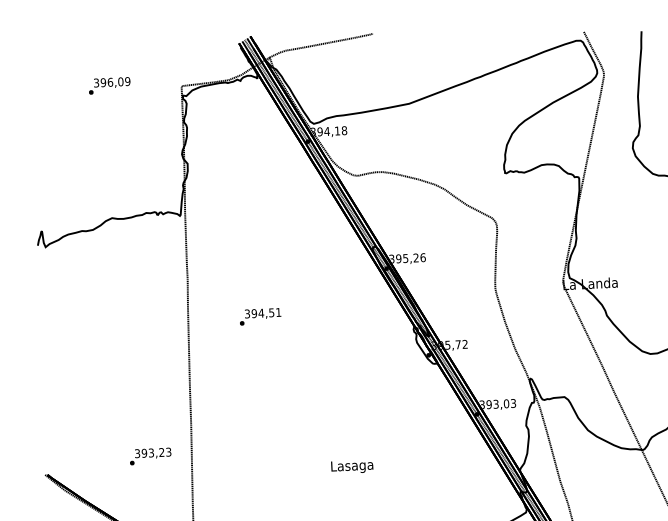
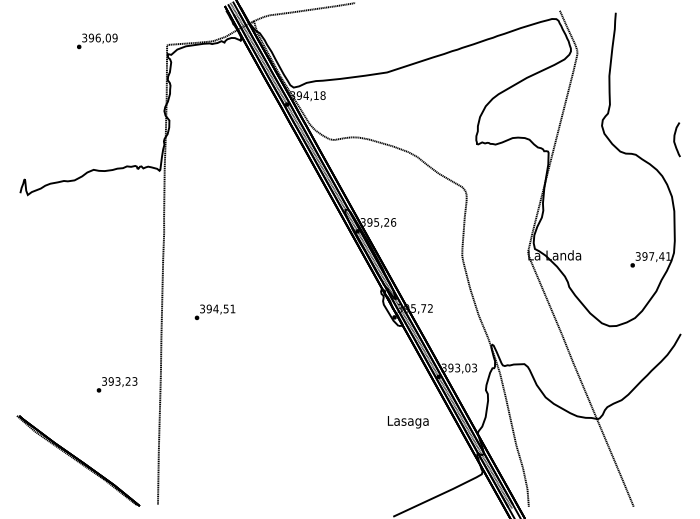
text: (259, 315) -> (214, 311), moved
text: (149, 456) -> (116, 384), moved
text: (352, 467) -> (408, 422), moved

